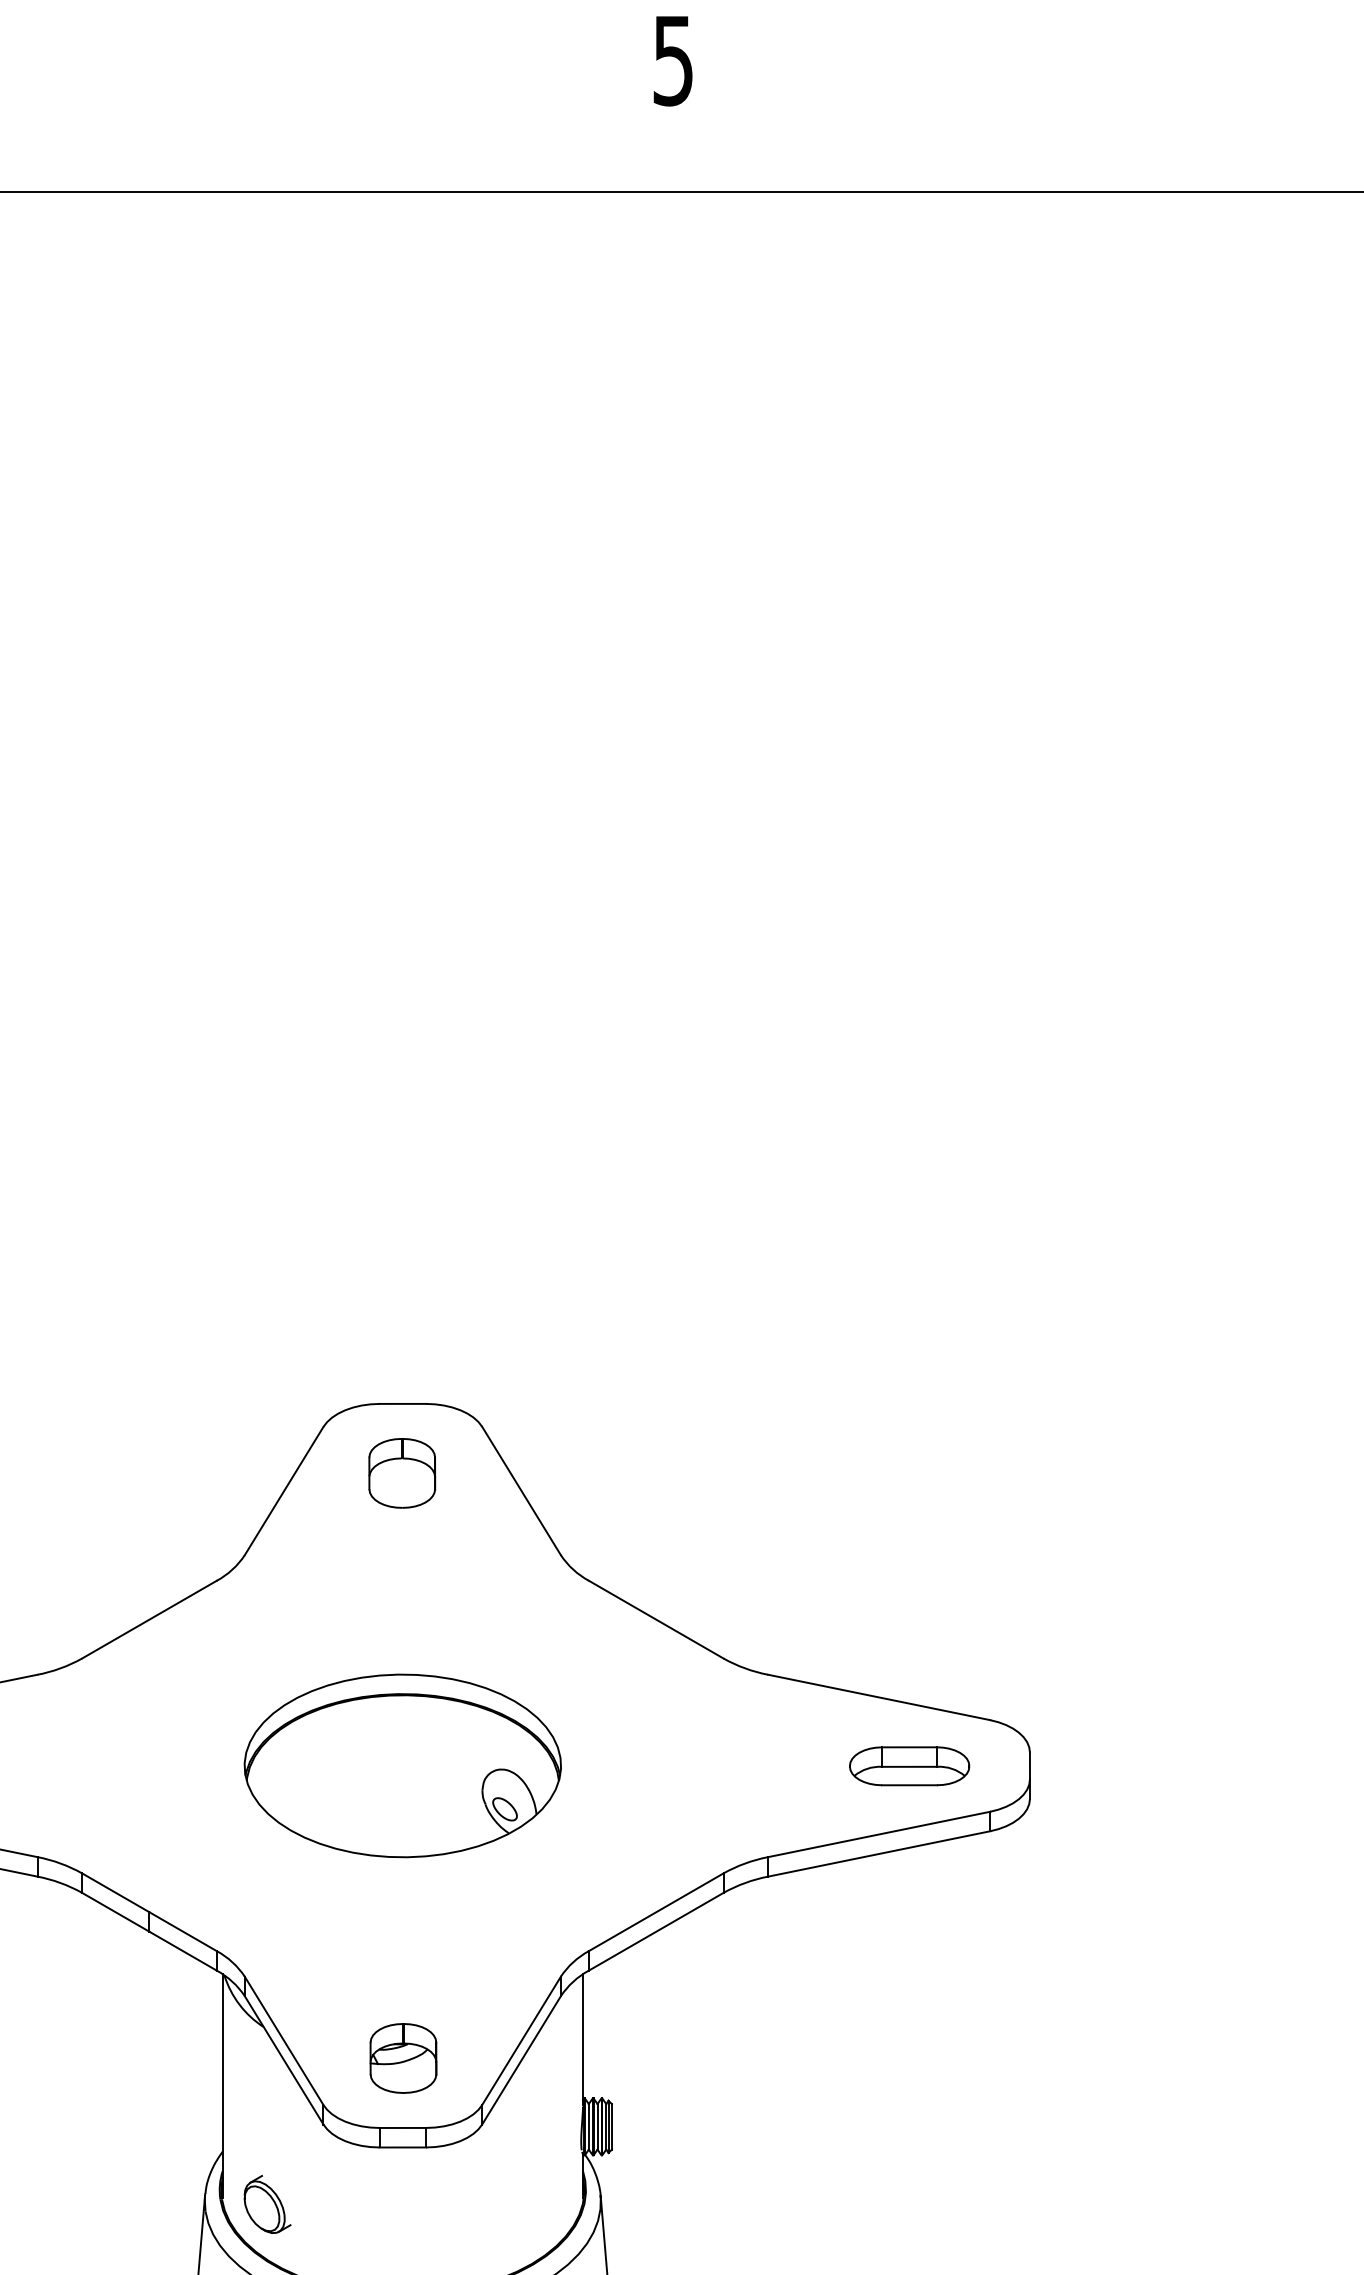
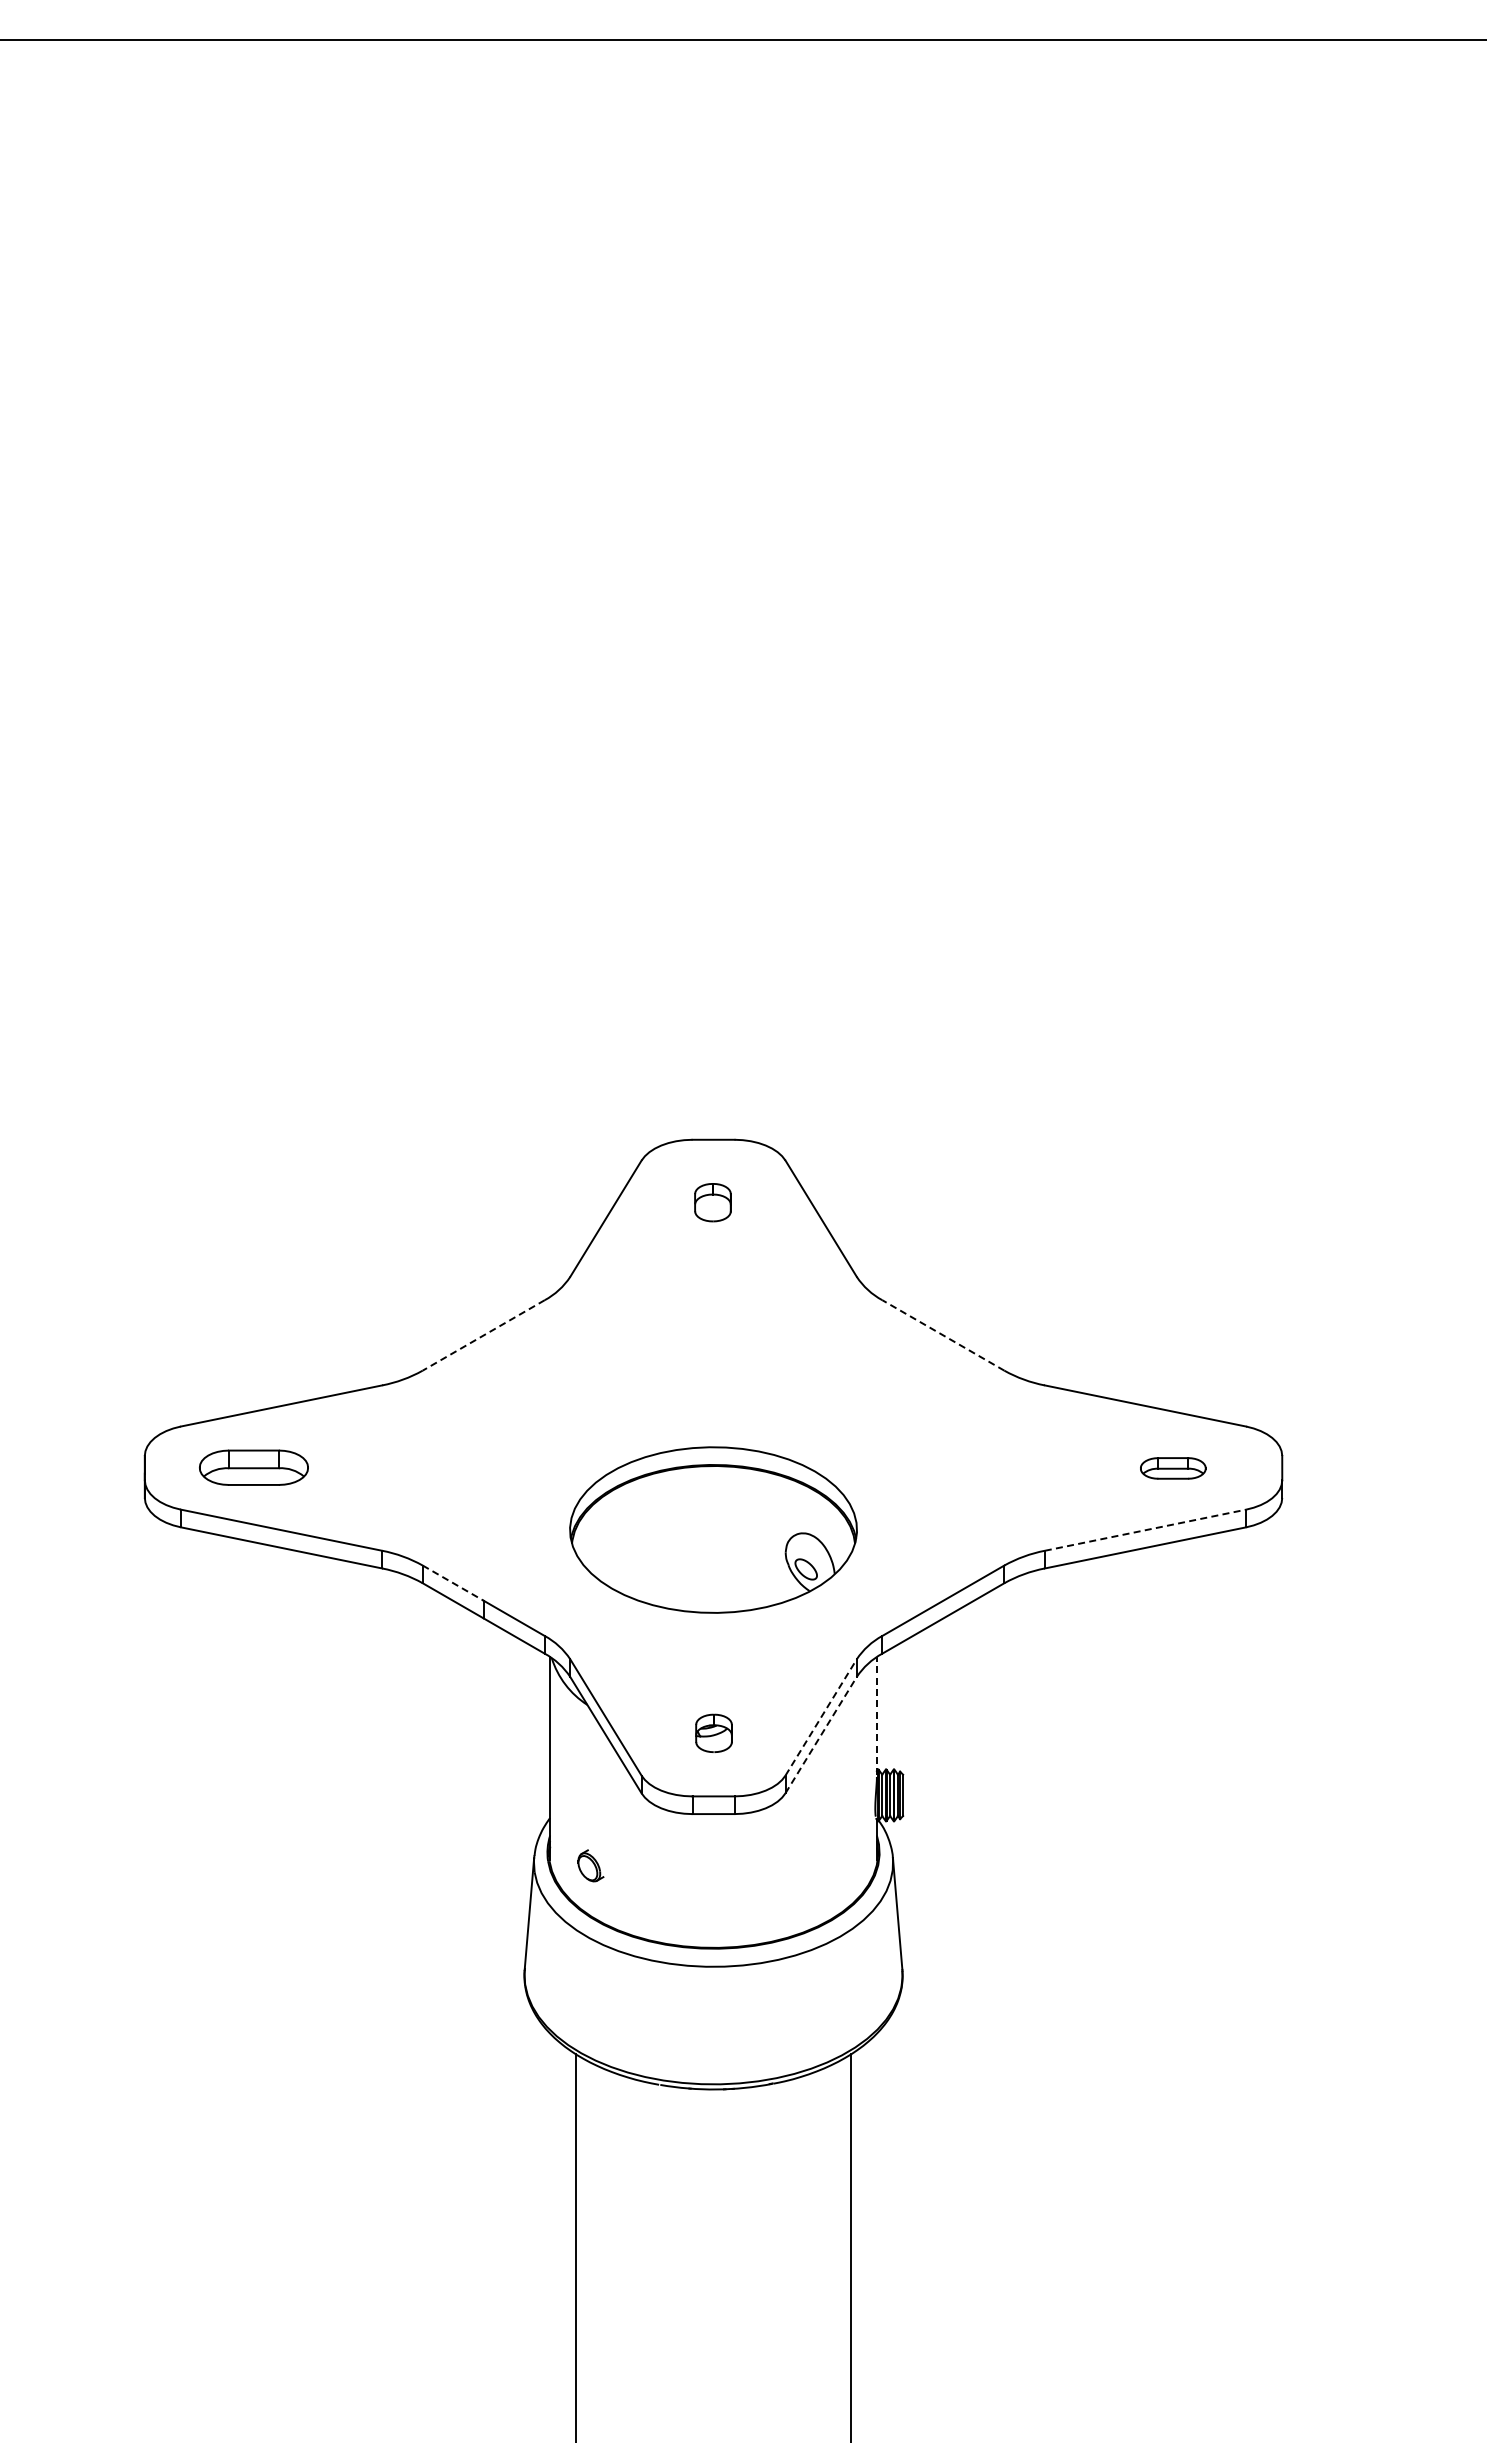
part: (401, 1473) -> (712, 1202), size x0.6
line: (149, 1619) -> (483, 1335), solid -> dashed
line: (655, 1619) -> (942, 1335), solid -> dashed
part: (402, 1765) -> (713, 1529), moved
part: (910, 1766) -> (1173, 1468), size x0.6
line: (879, 1834) -> (1145, 1530), solid -> dashed
line: (116, 1893) -> (453, 1583), solid -> dashed
line: (582, 2038) -> (876, 1715), solid -> dashed
line: (521, 2040) -> (821, 1717), solid -> dashed
part: (402, 2058) -> (713, 1733), size x0.6
line: (521, 2059) -> (821, 1734), solid -> dashed
part: (267, 2204) -> (590, 1865), size x0.6

